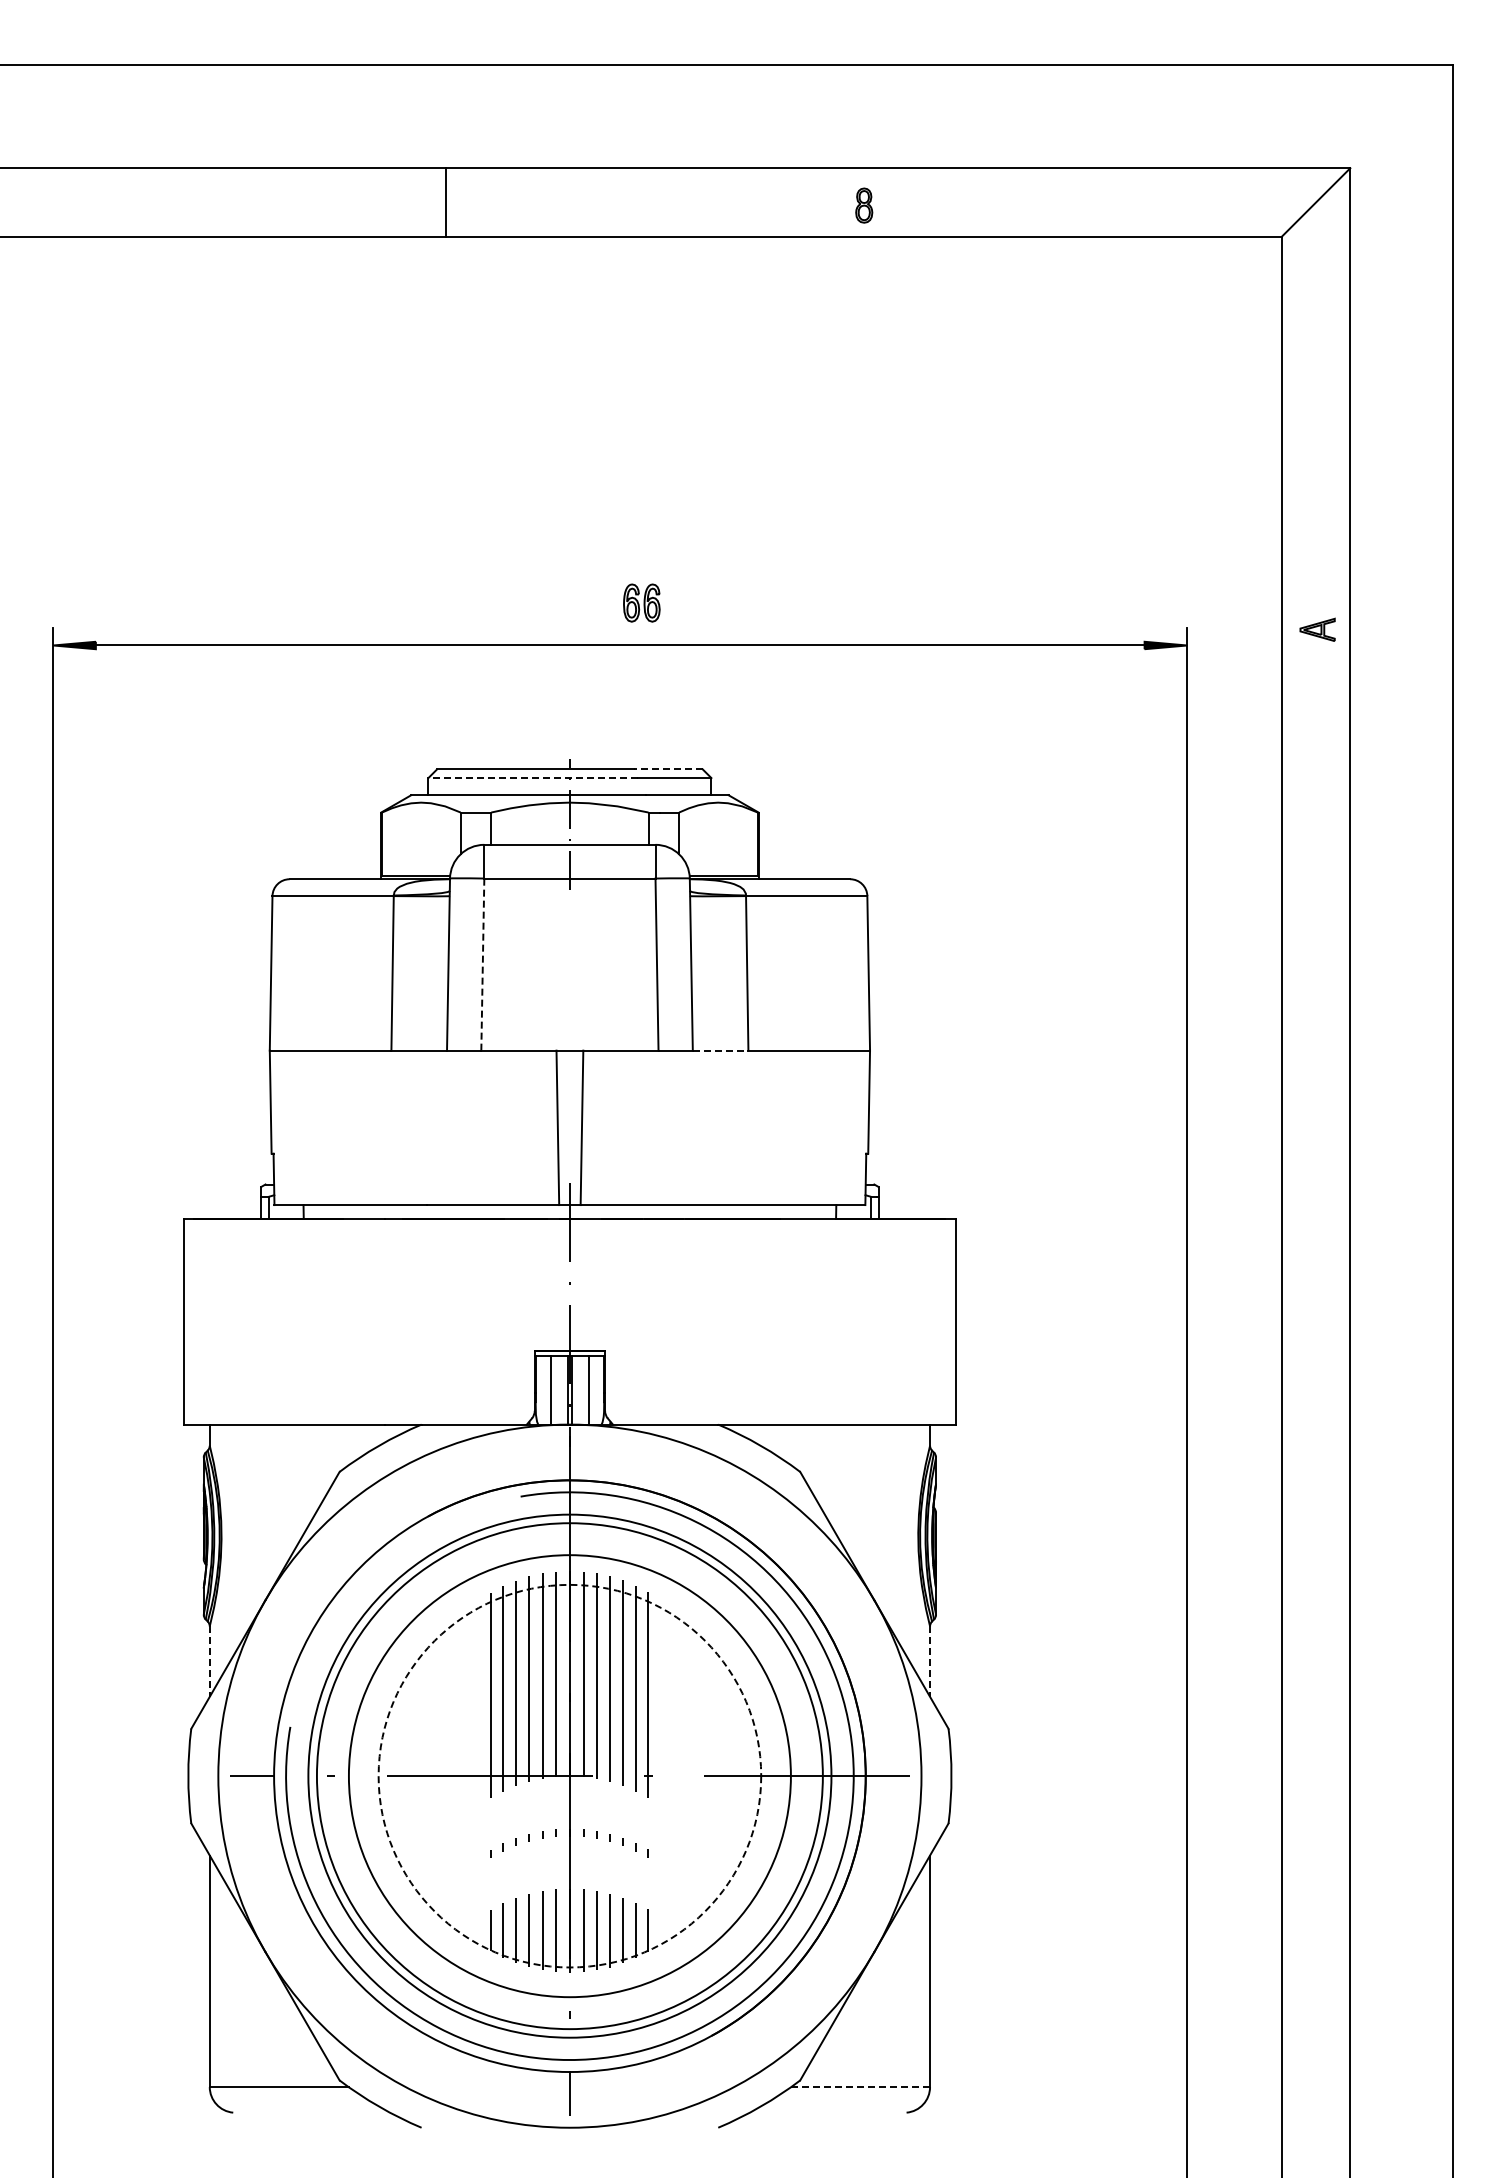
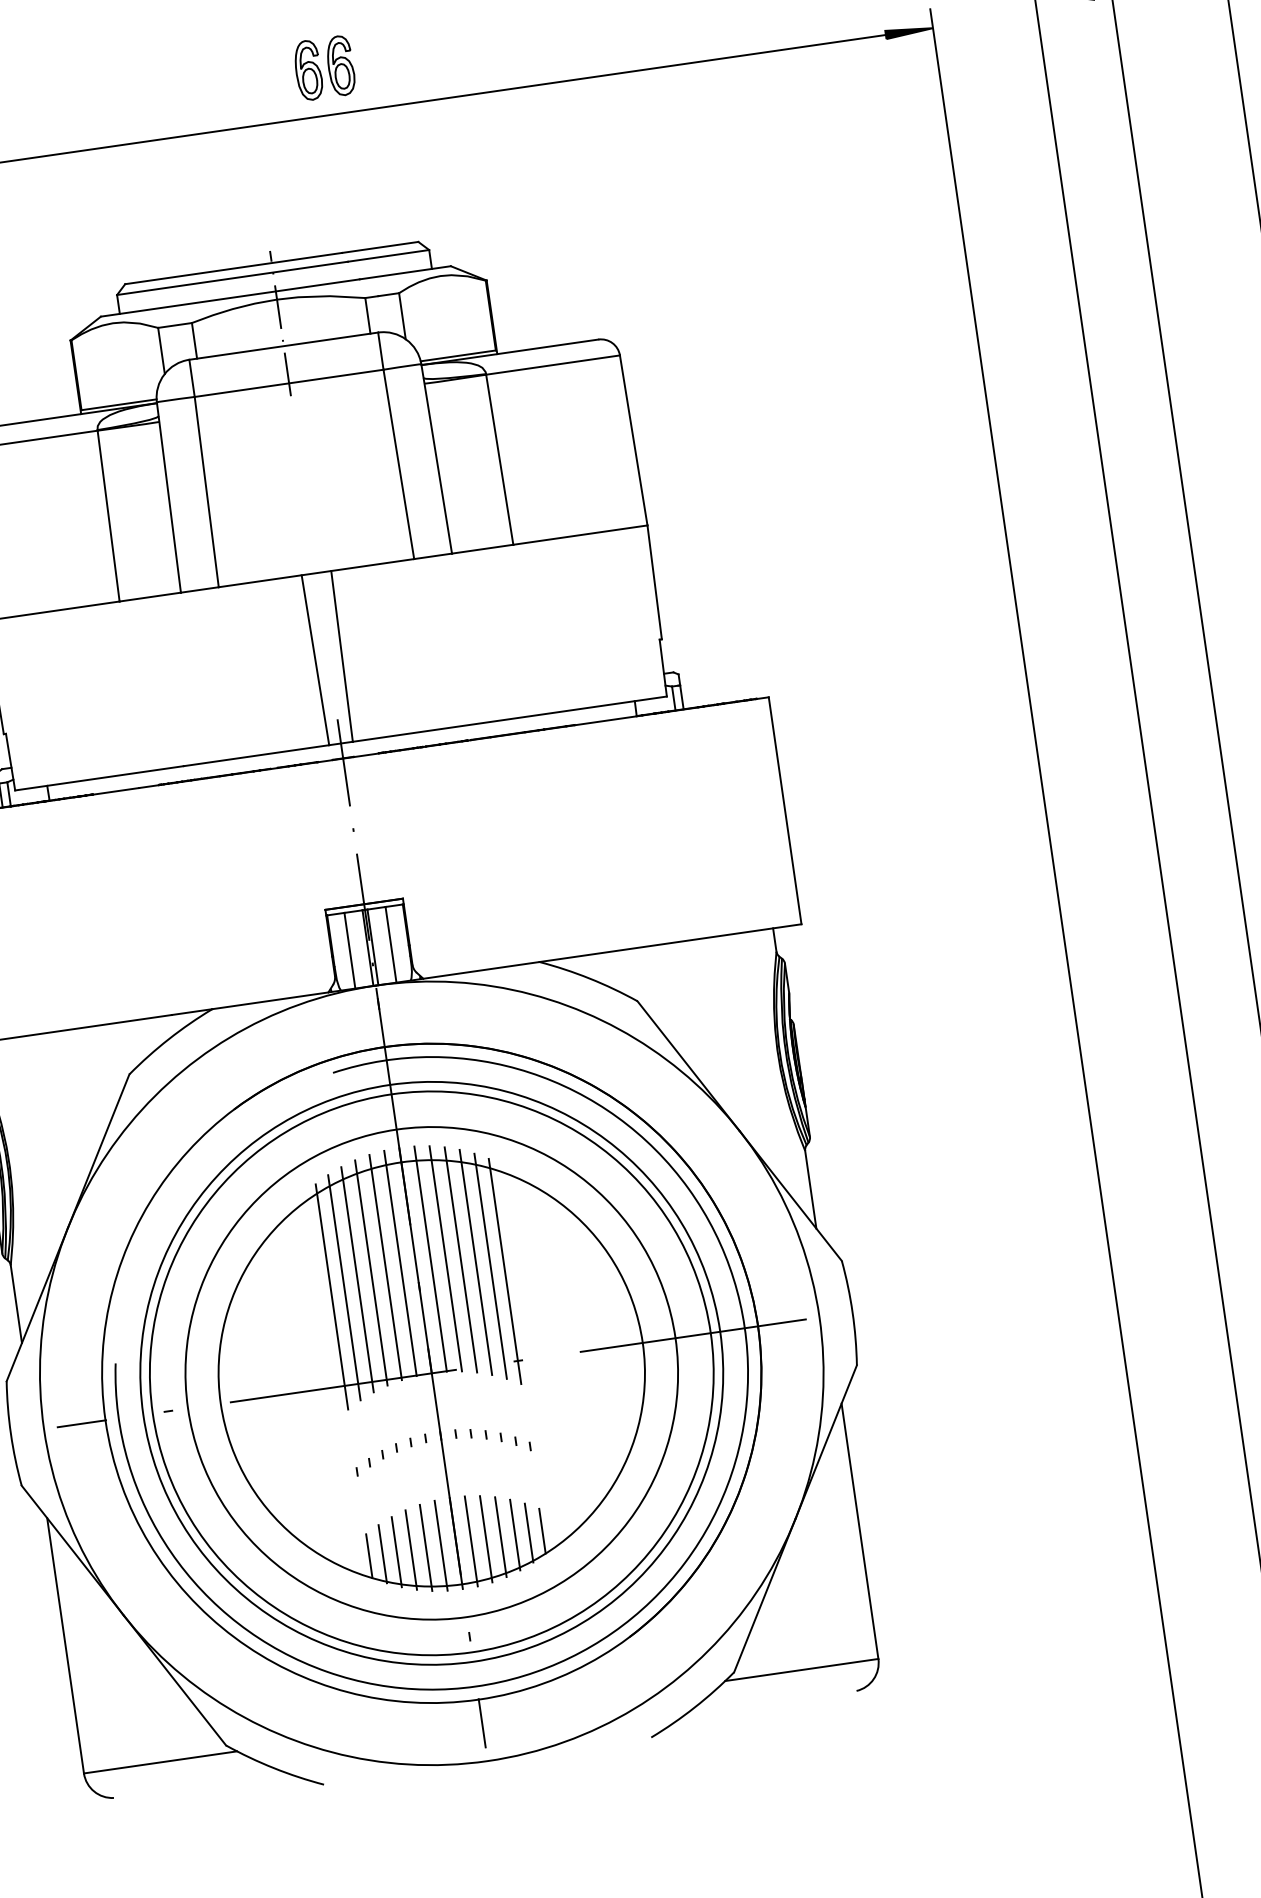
part: (641, 602) -> (324, 67), size x1.43
line: (668, 769) -> (380, 247), dashed -> solid
line: (533, 778) -> (233, 278), dashed -> solid
line: (482, 964) -> (206, 492), dashed -> solid
line: (720, 1050) -> (482, 549), dashed -> solid
line: (209, 1662) -> (16, 1305), dashed -> solid
line: (930, 1662) -> (811, 1190), dashed -> solid
circle: (569, 1775) -> (431, 1372), dashed -> solid
line: (860, 2087) -> (801, 1670), dashed -> solid

